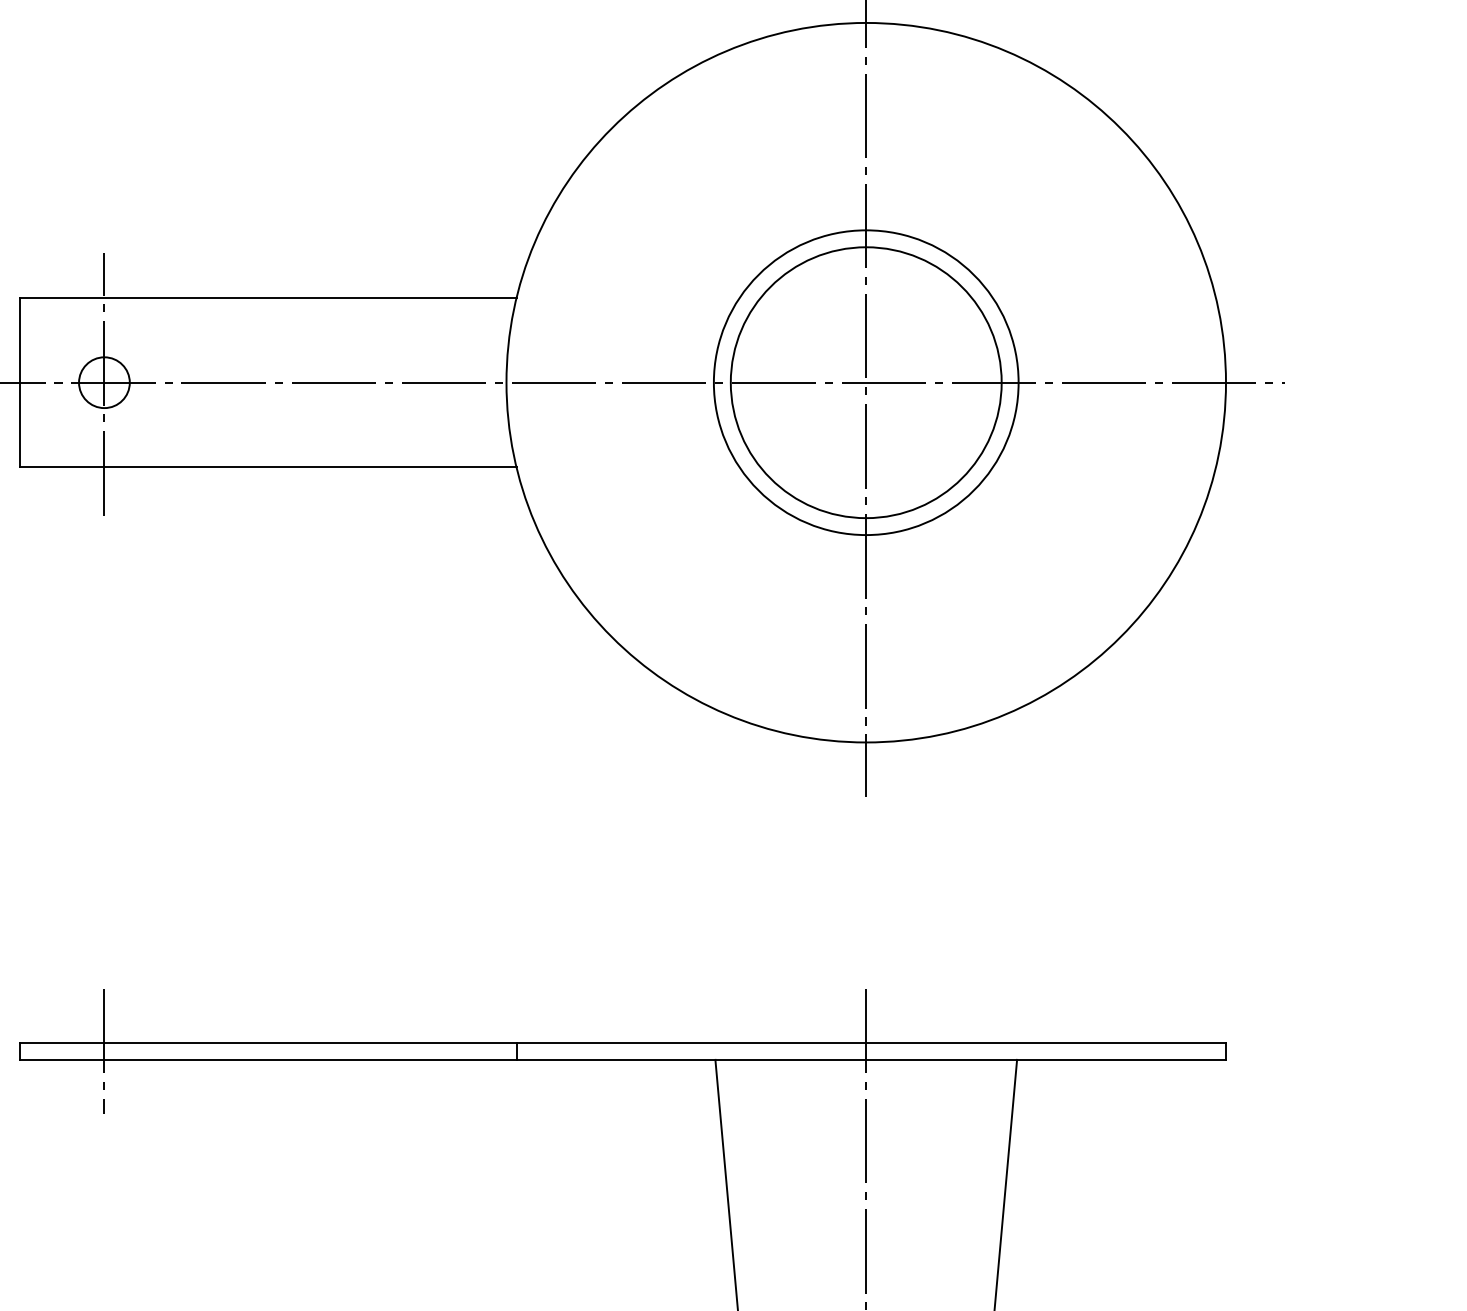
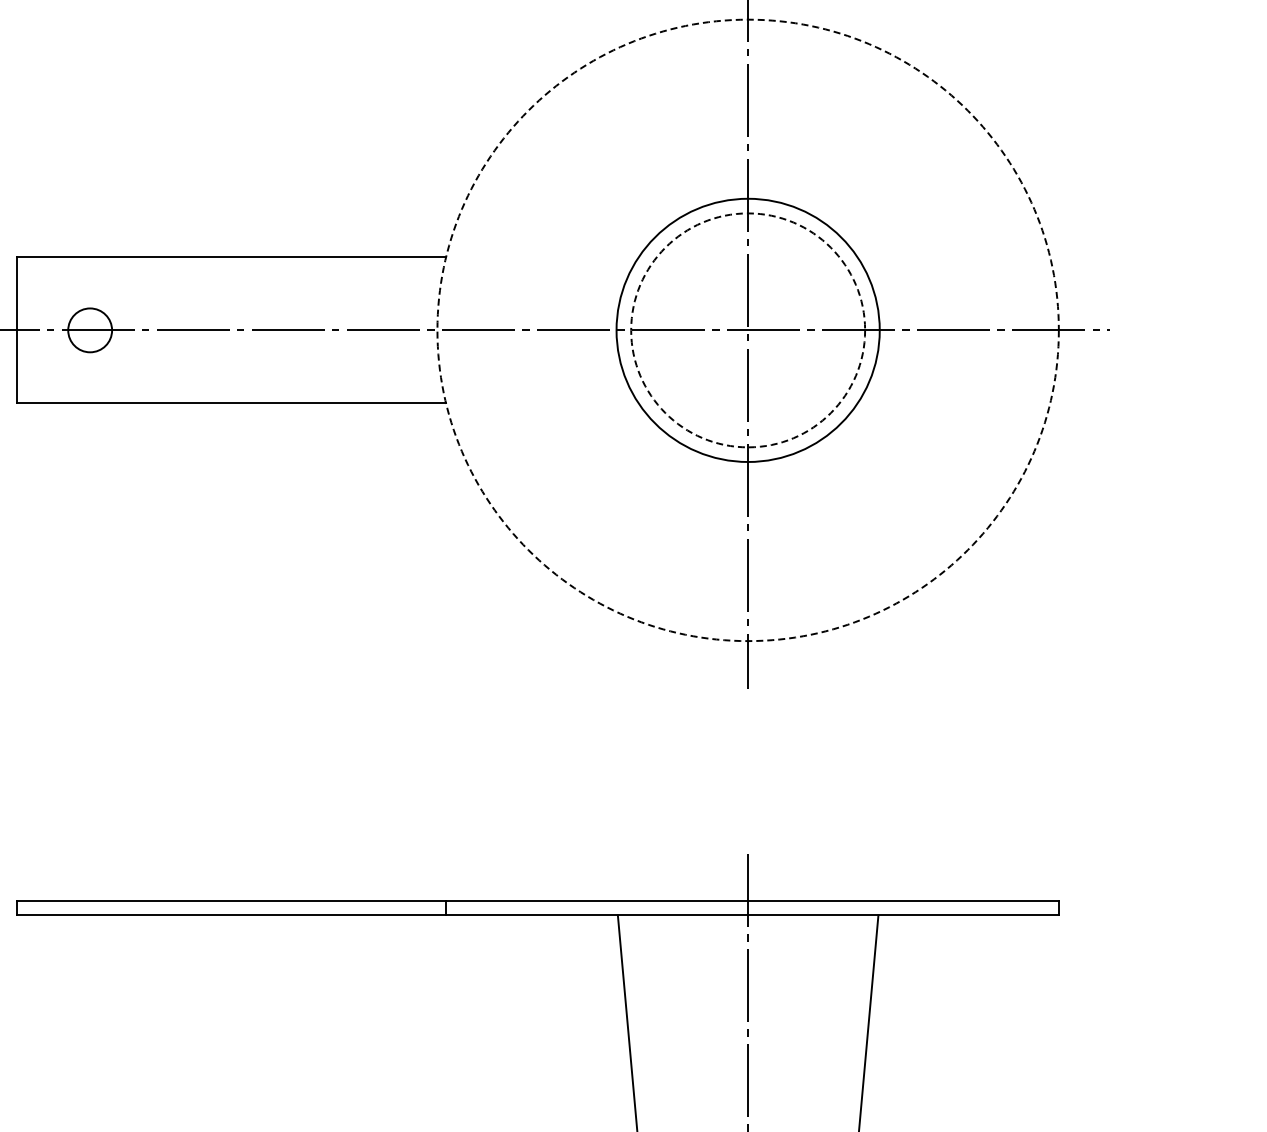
circle: (865, 382) -> (747, 330), solid -> dashed
circle: (866, 382) -> (748, 330), solid -> dashed
line: (104, 383) -> (90, 331), removed
line: (104, 1050) -> (90, 907), removed

